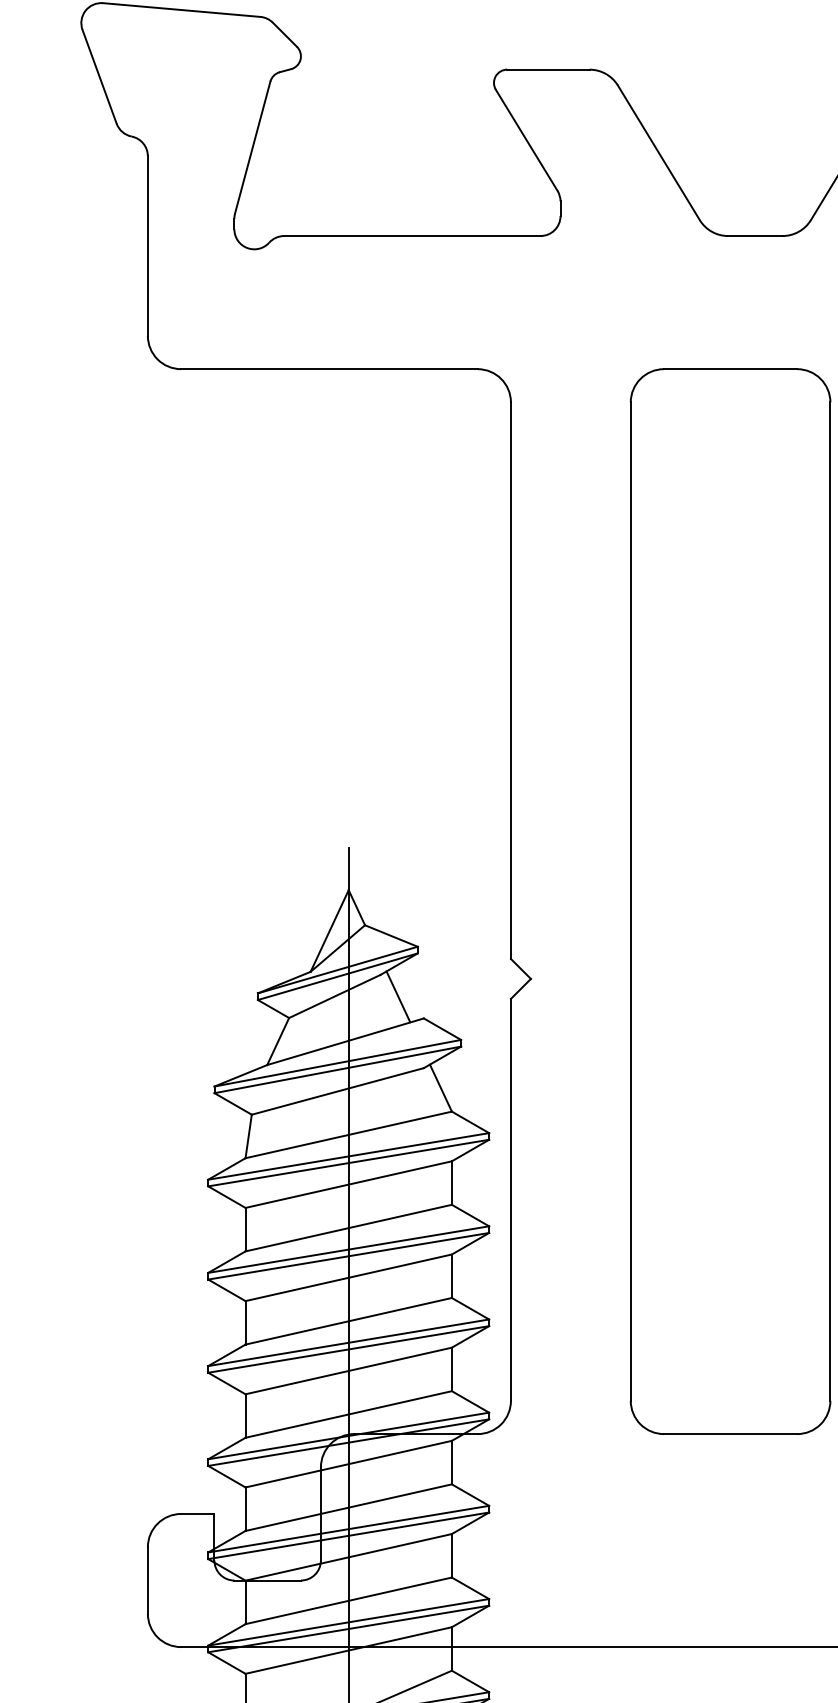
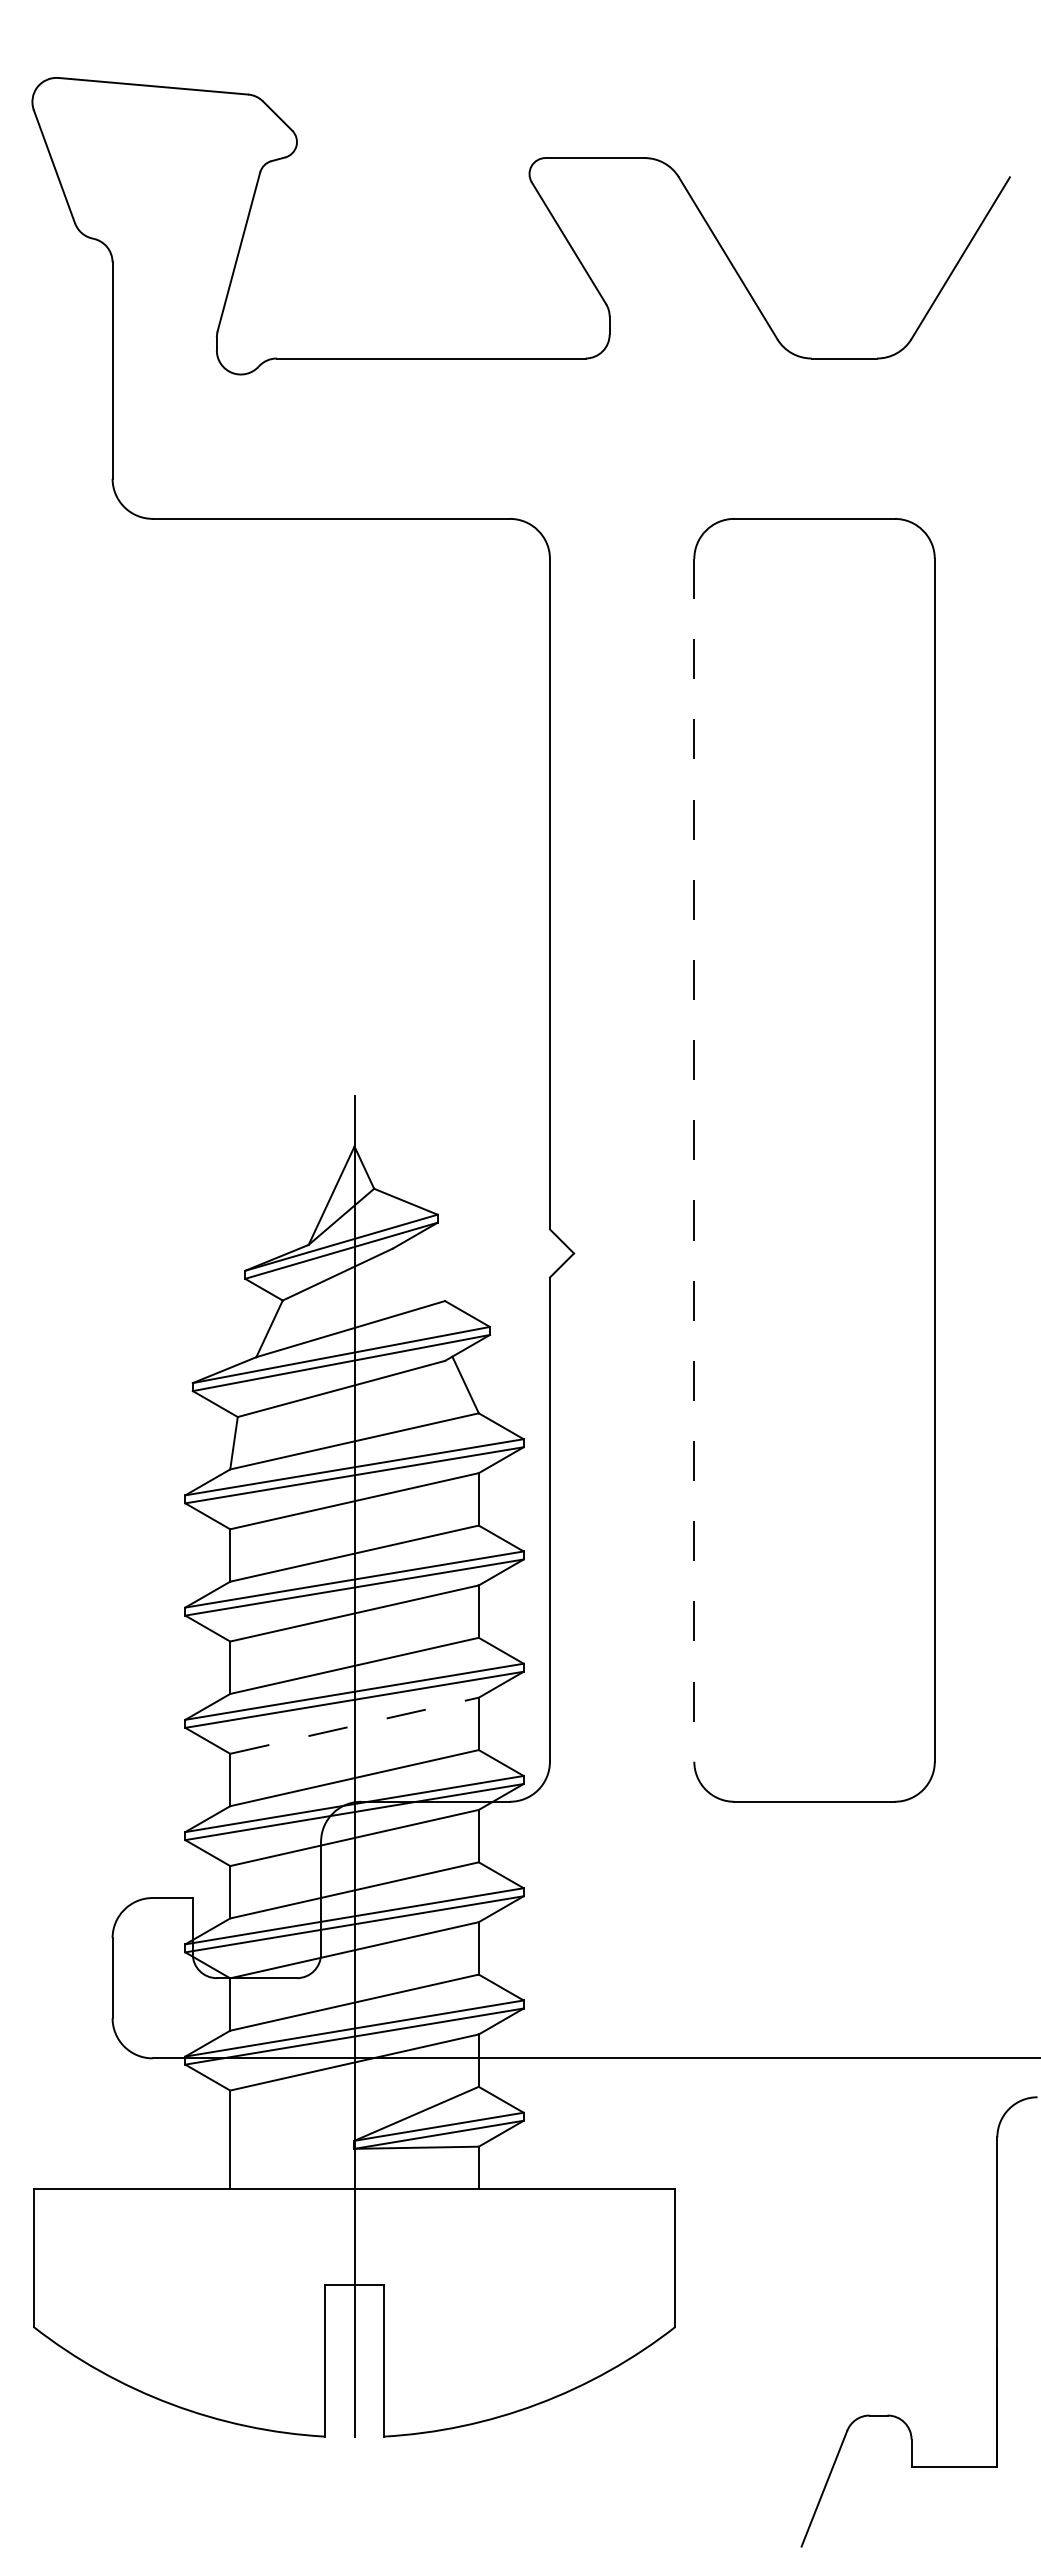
line: (630, 901) -> (694, 1160), solid -> dashed
line: (398, 996) -> (414, 1274), removed
line: (349, 1370) -> (355, 1725), solid -> dashed

